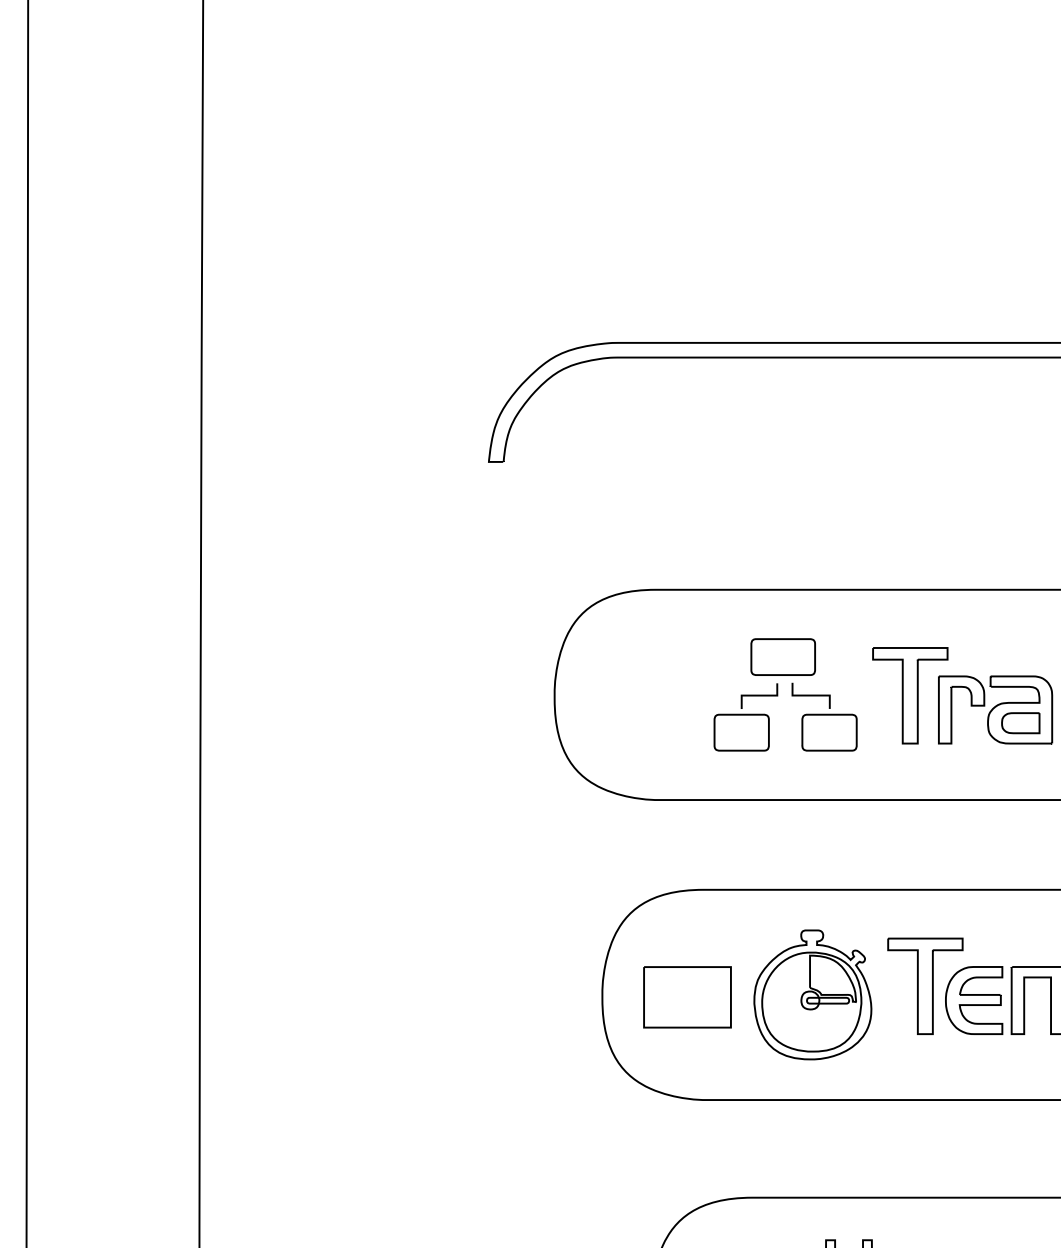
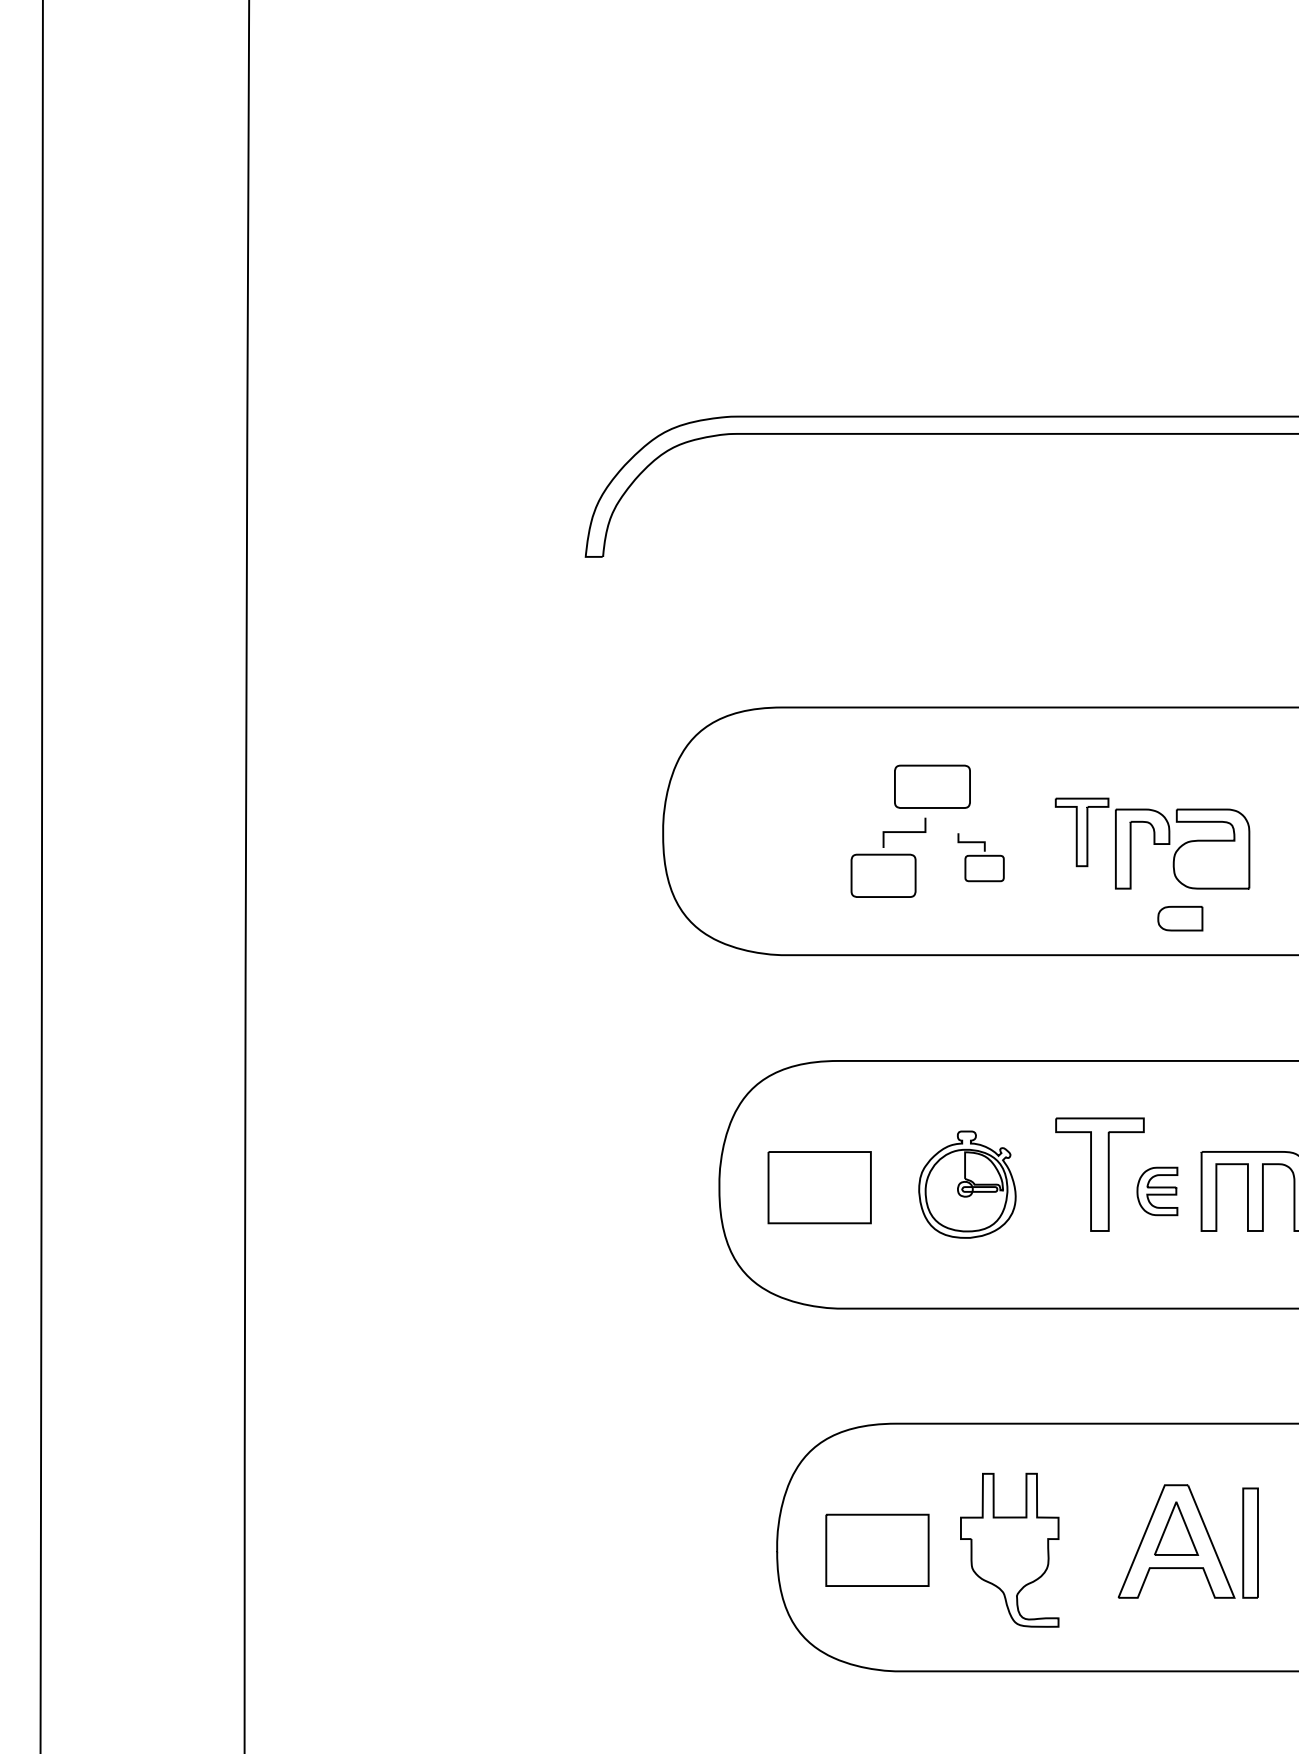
part: (909, 695) -> (1081, 832), size x0.6
part: (823, 717) -> (980, 857), size x0.6
part: (1020, 723) -> (1180, 918), moved
part: (812, 994) -> (967, 1184), size x0.7
part: (974, 1000) -> (1157, 1191), size x0.6

